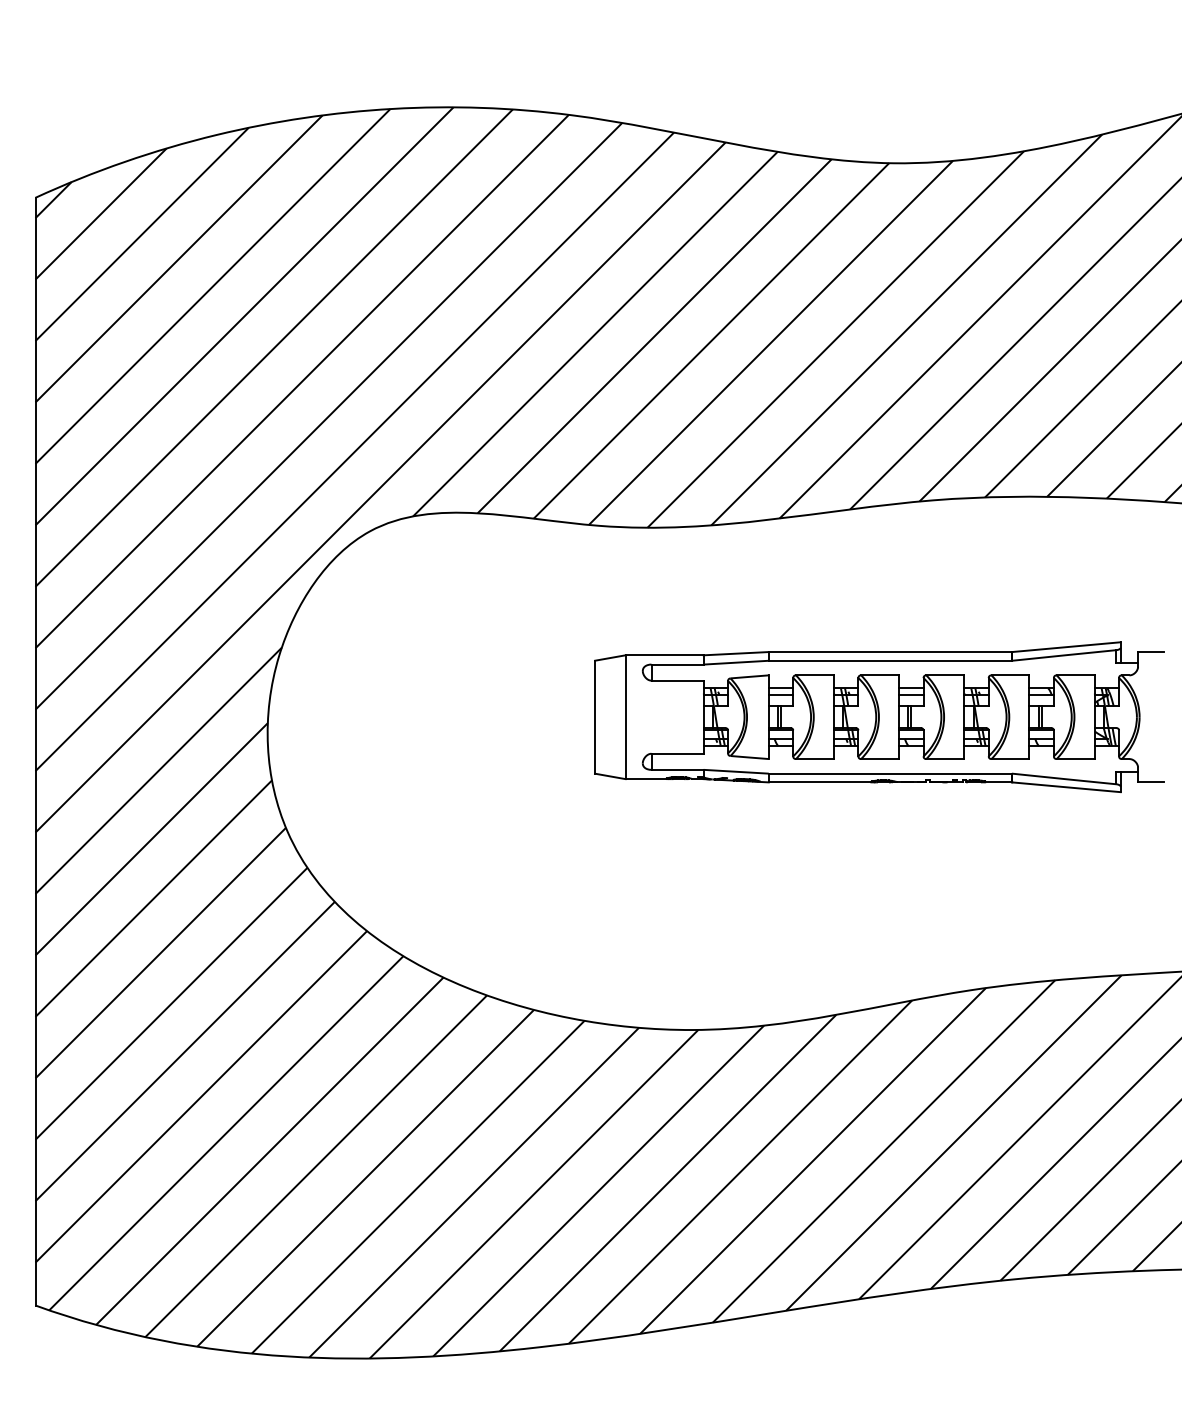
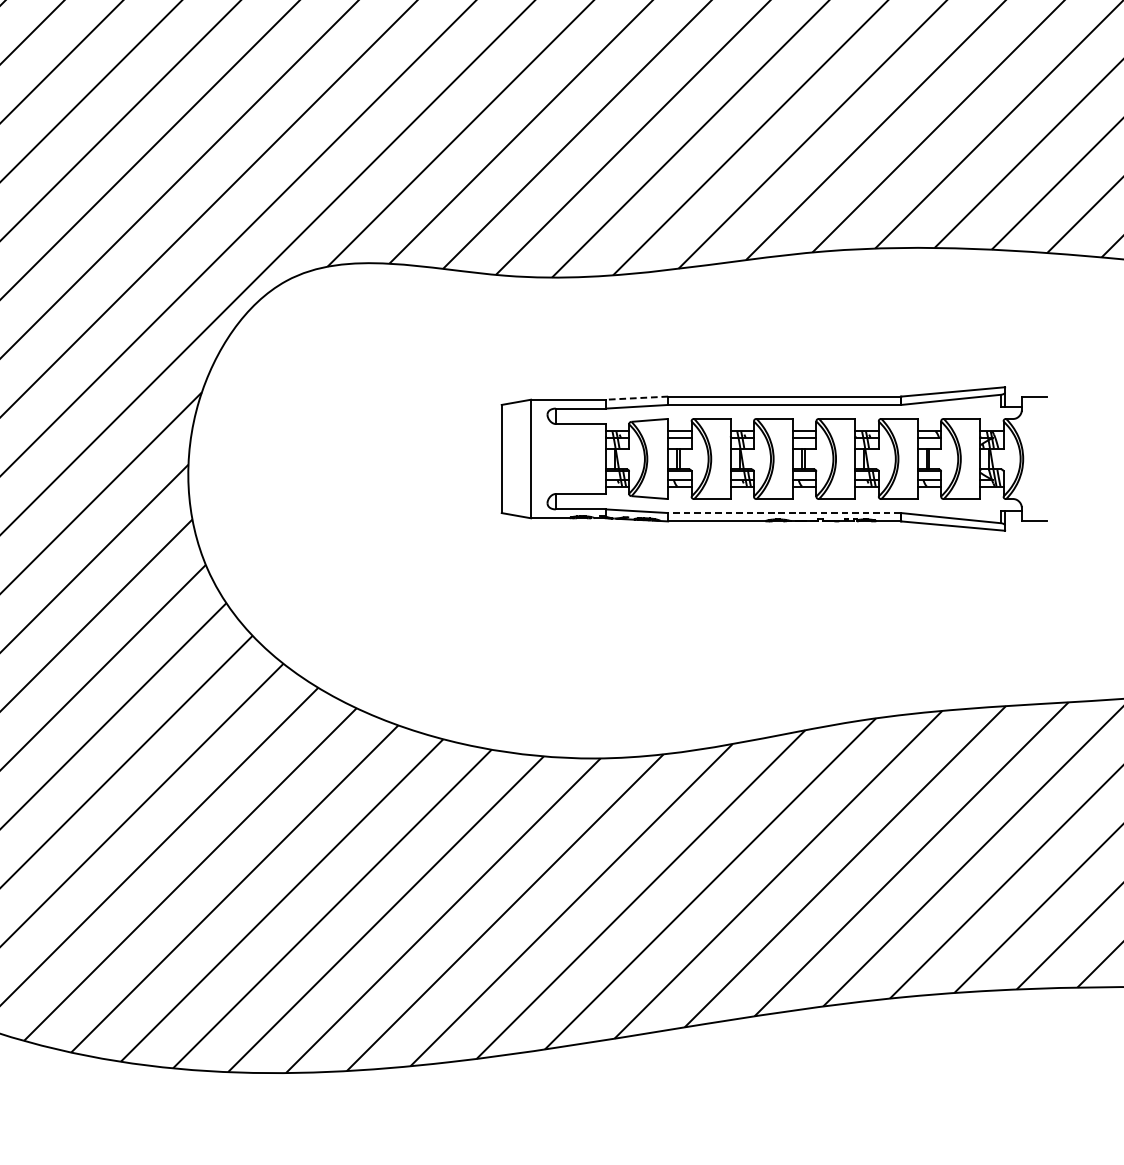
line: (736, 653) -> (637, 397), solid -> dashed
line: (890, 773) -> (784, 512), solid -> dashed

